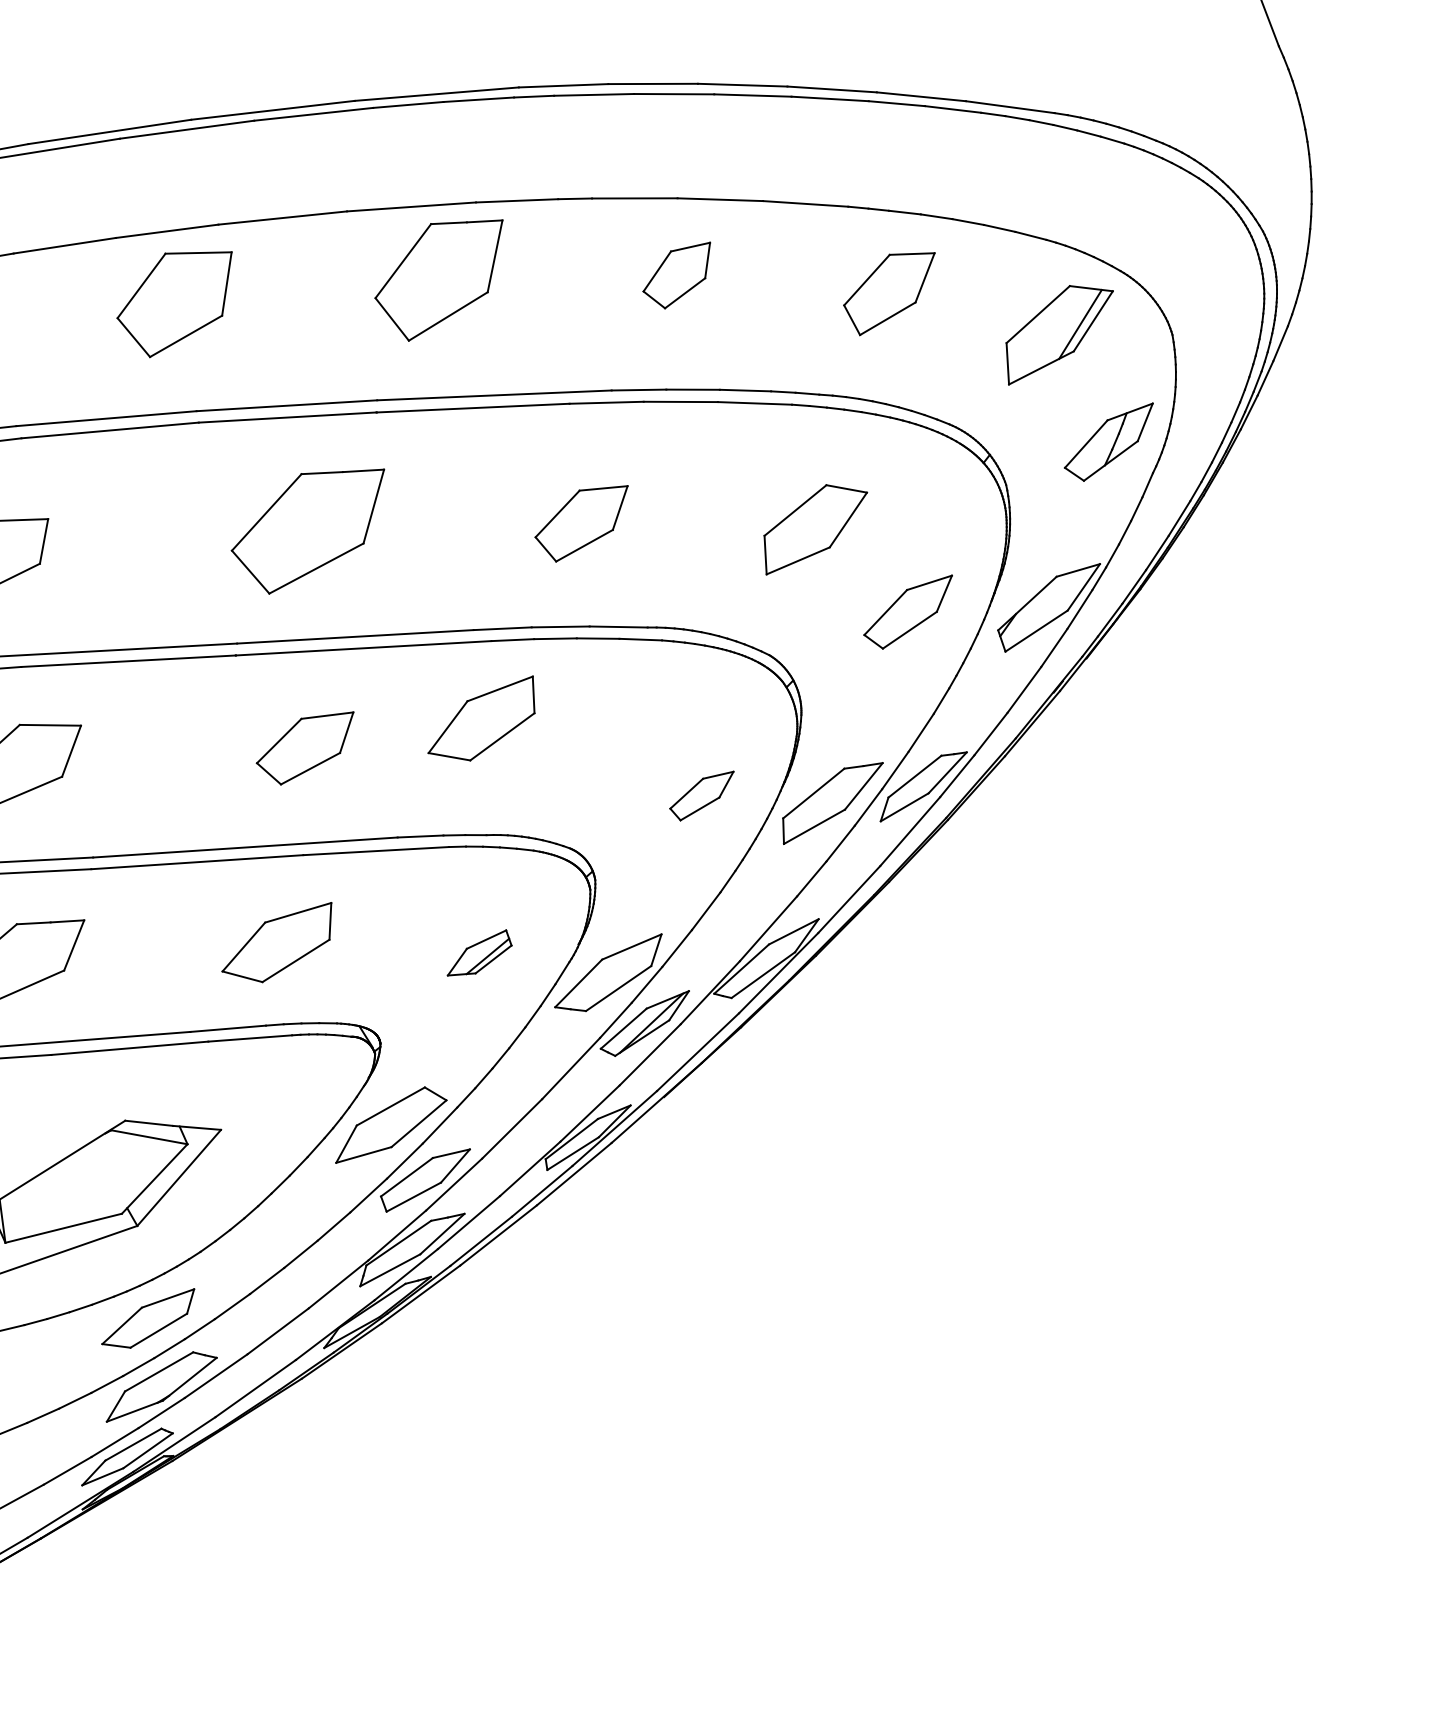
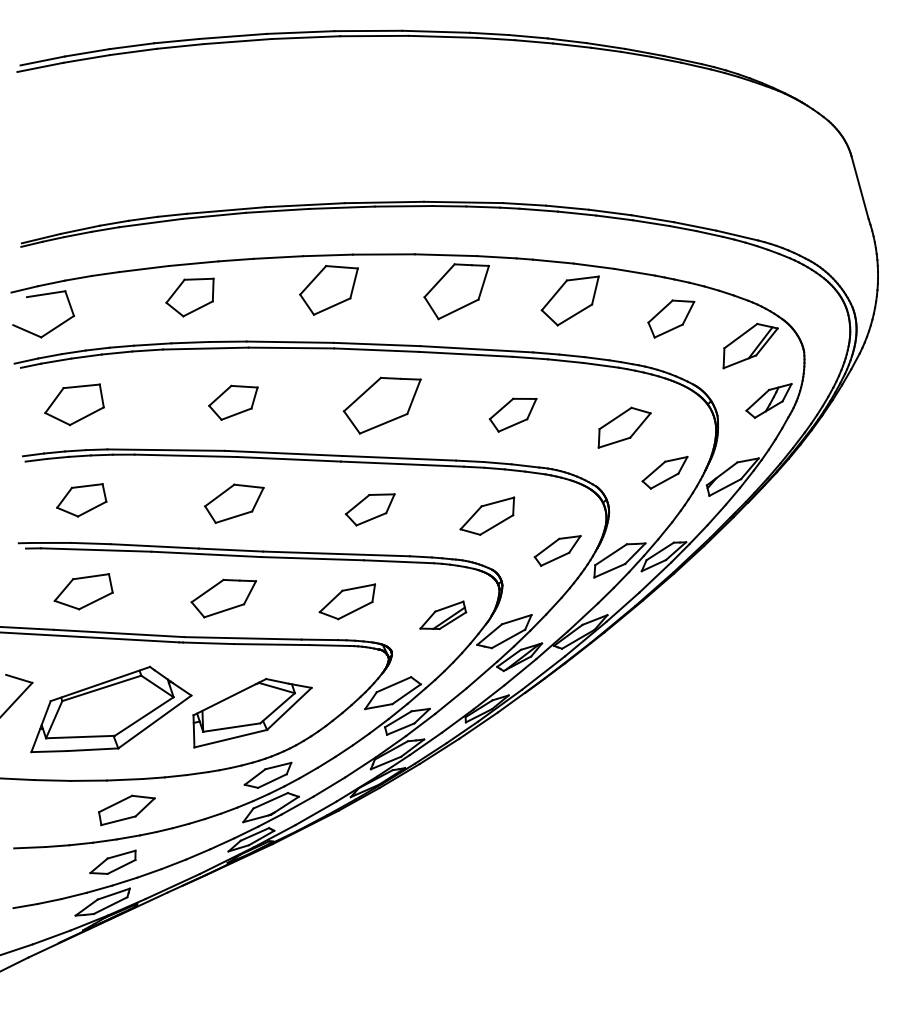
part: (676, 275) -> (569, 300), size x1.67
part: (481, 718) -> (487, 515), moved
part: (702, 795) -> (557, 550), size x1.43
part: (479, 953) -> (443, 615), size x1.43

